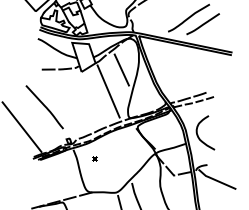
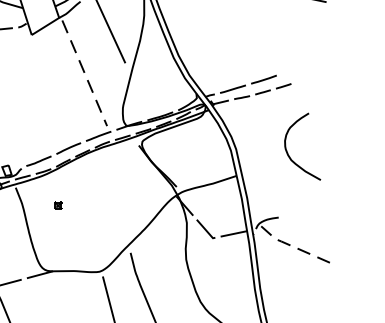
line: (108, 91) -> (84, 73), solid -> dashed
curve: (198, 134) -> (288, 149), moved
line: (215, 180) -> (294, 247), solid -> dashed

